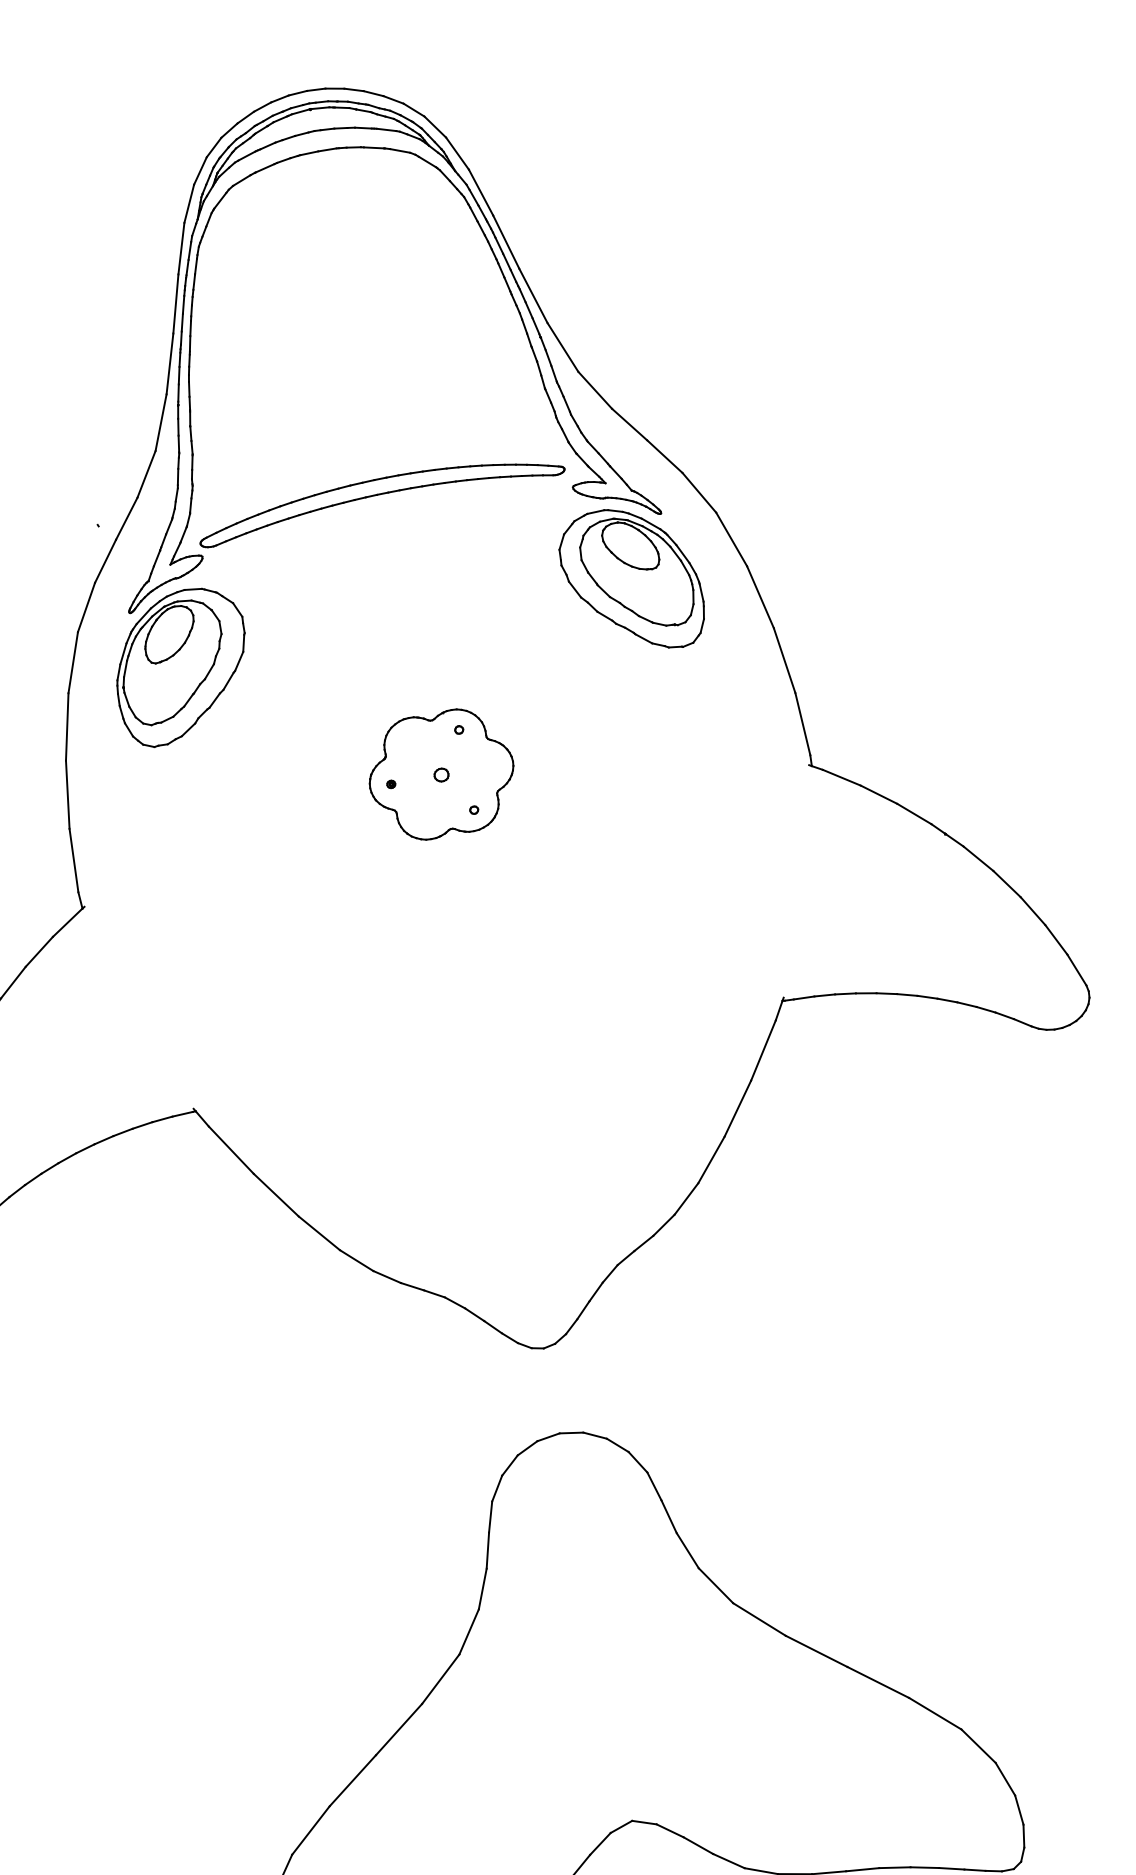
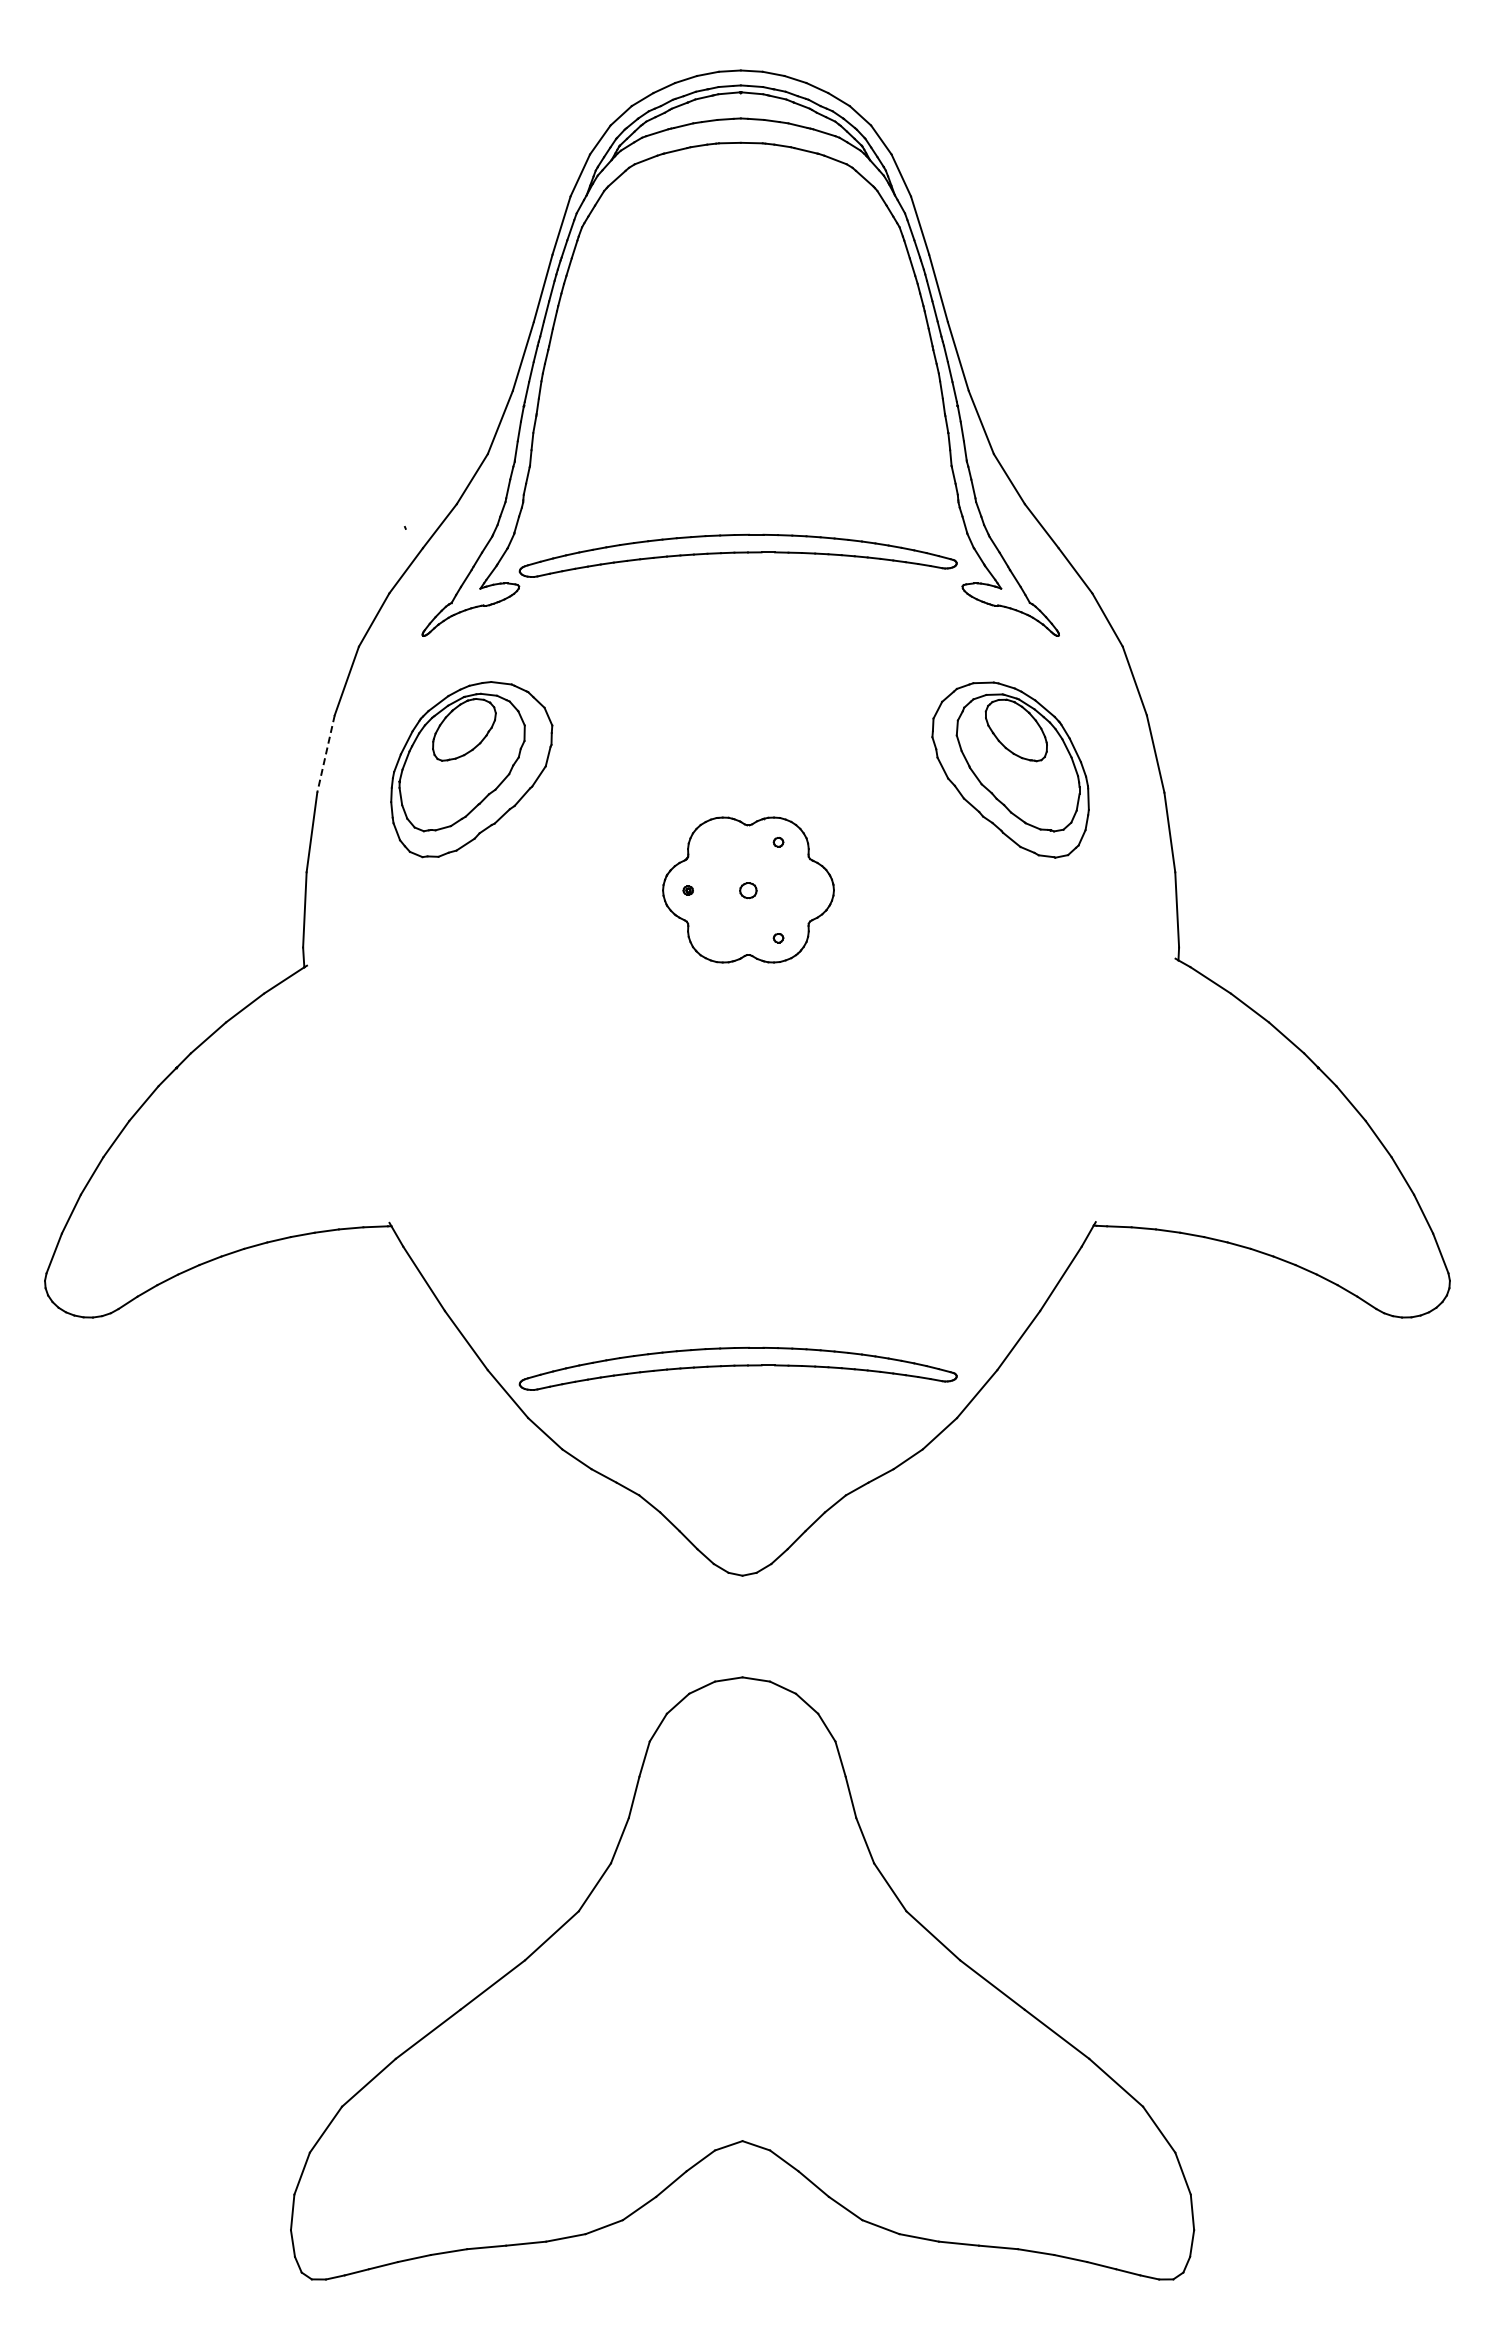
part: (631, 580) -> (1010, 769), moved
part: (181, 666) -> (471, 769), moved
line: (67, 727) -> (326, 754), solid -> dashed
part: (507, 1176) -> (737, 1368), added

